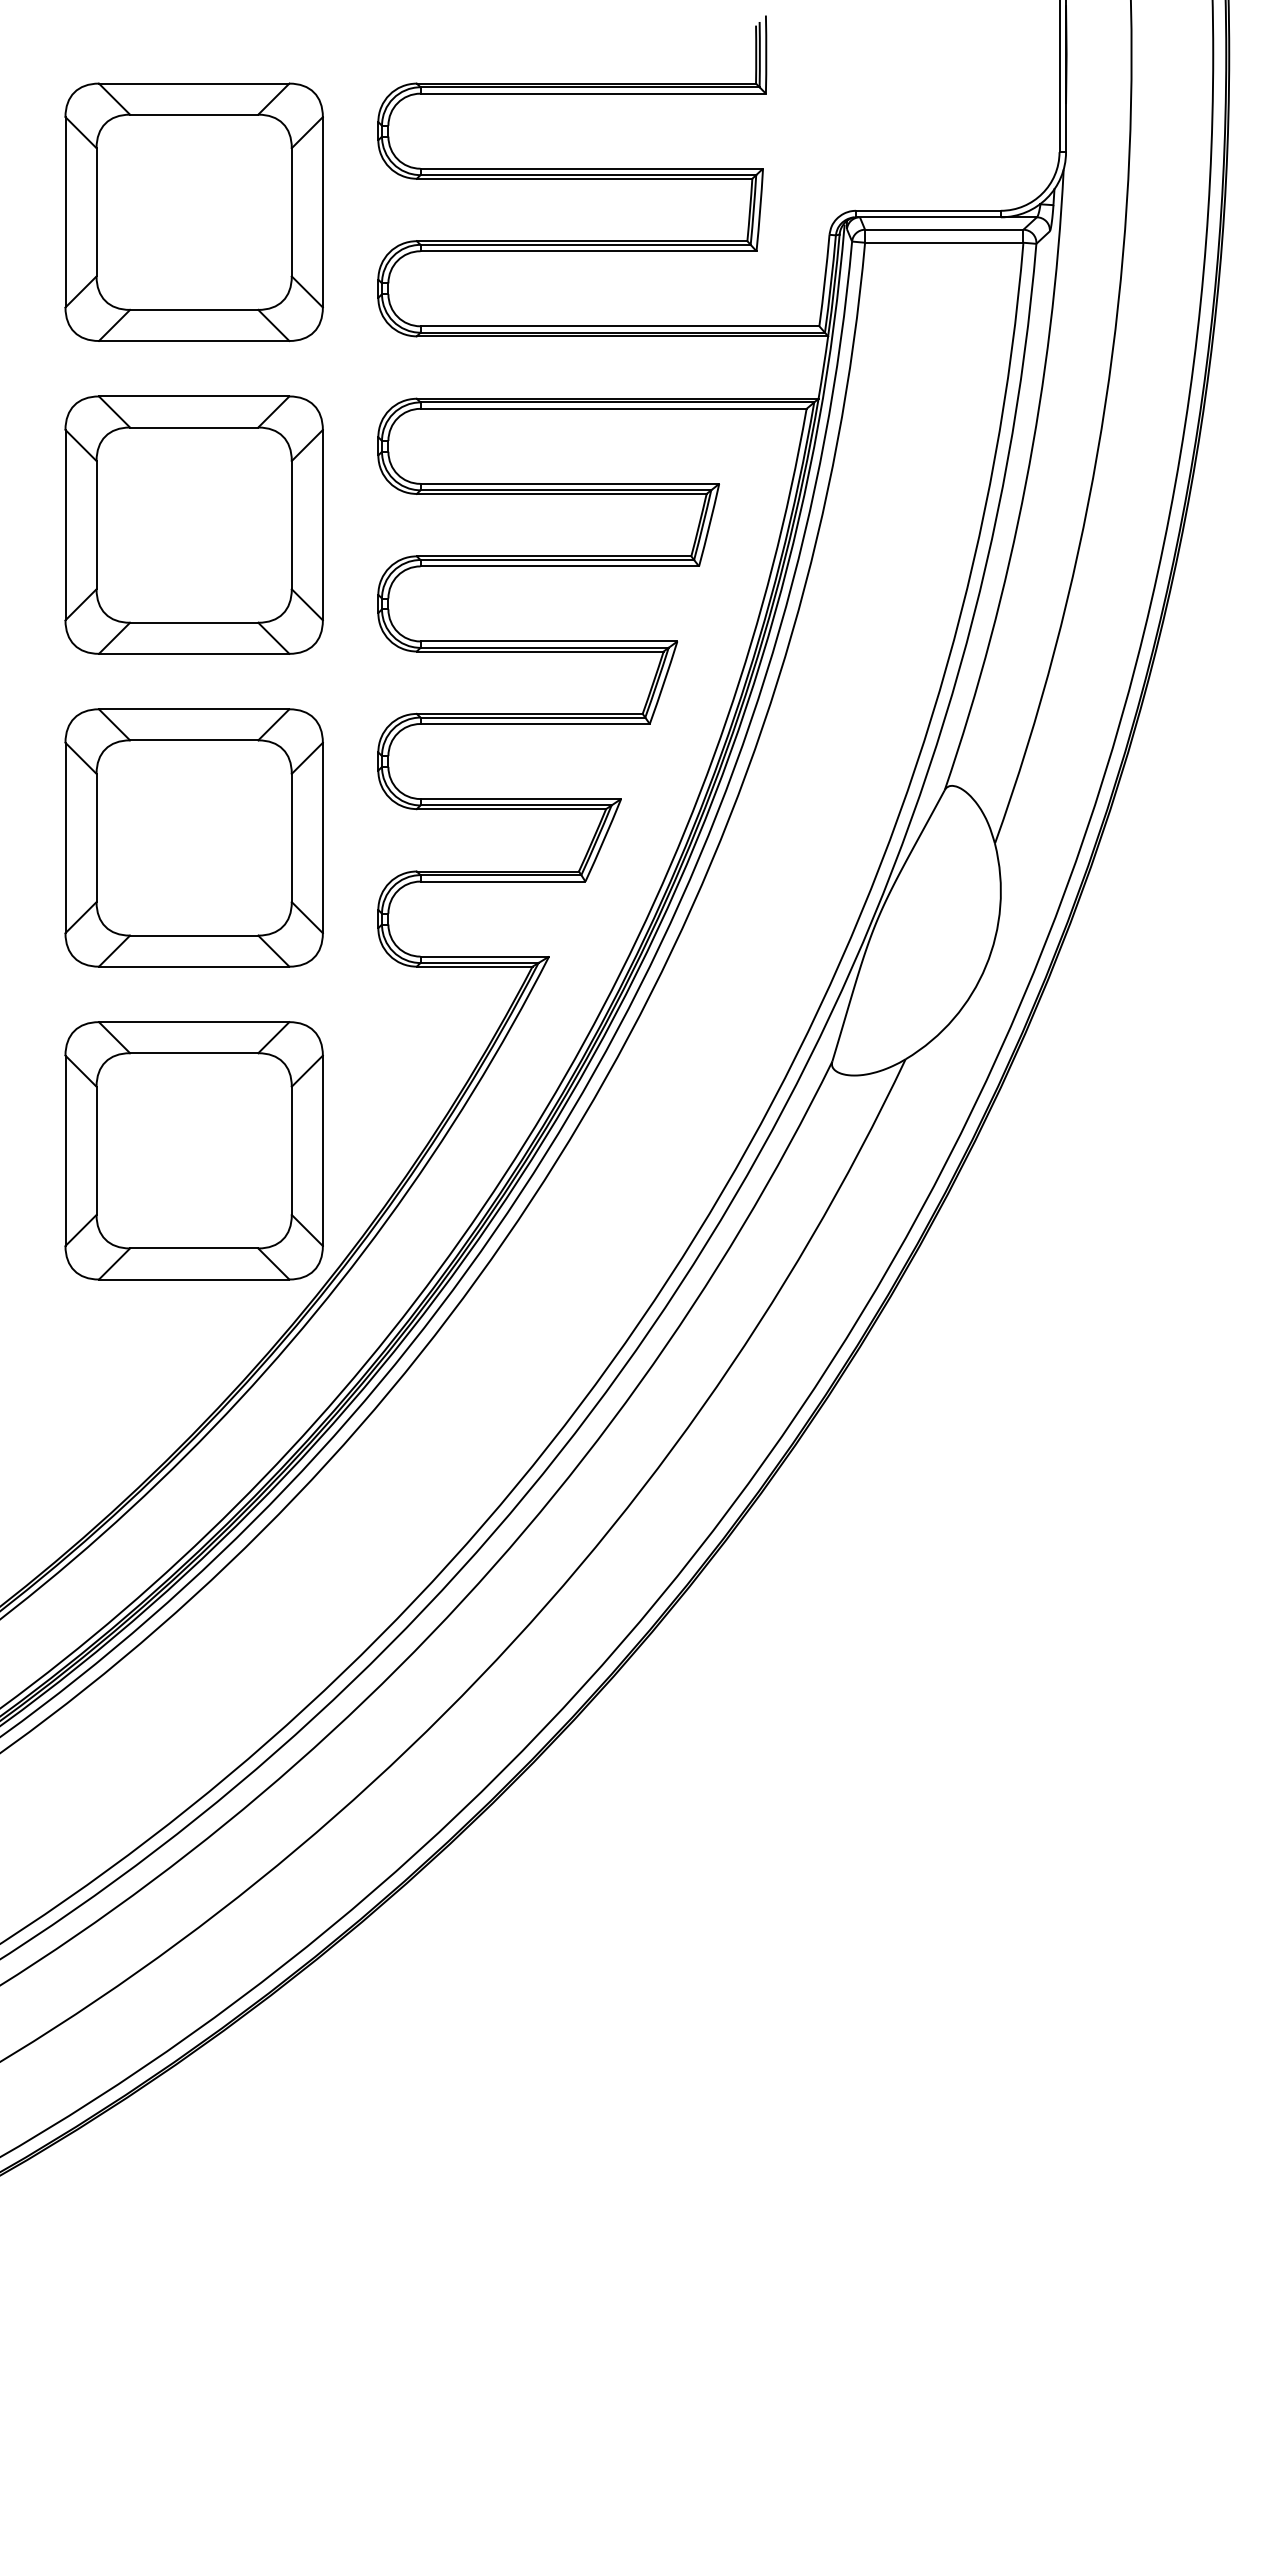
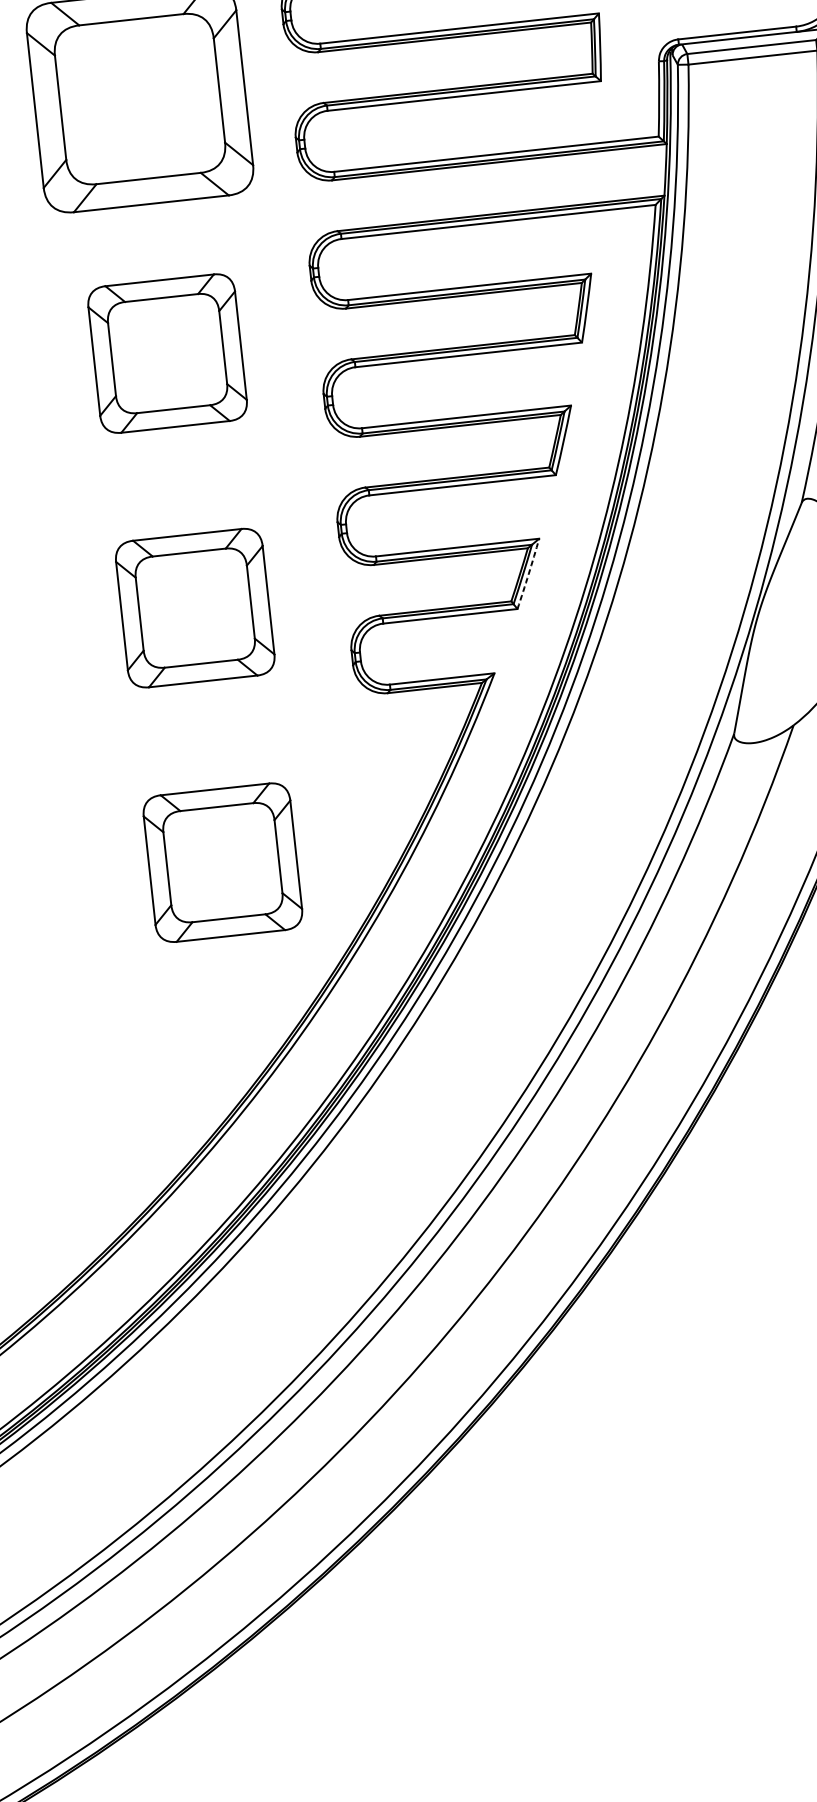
part: (193, 524) -> (167, 353), size x0.7
part: (193, 837) -> (194, 607), size x0.7
arc: (603, 840) -> (528, 574), solid -> dashed
part: (193, 1150) -> (222, 862), size x0.7

